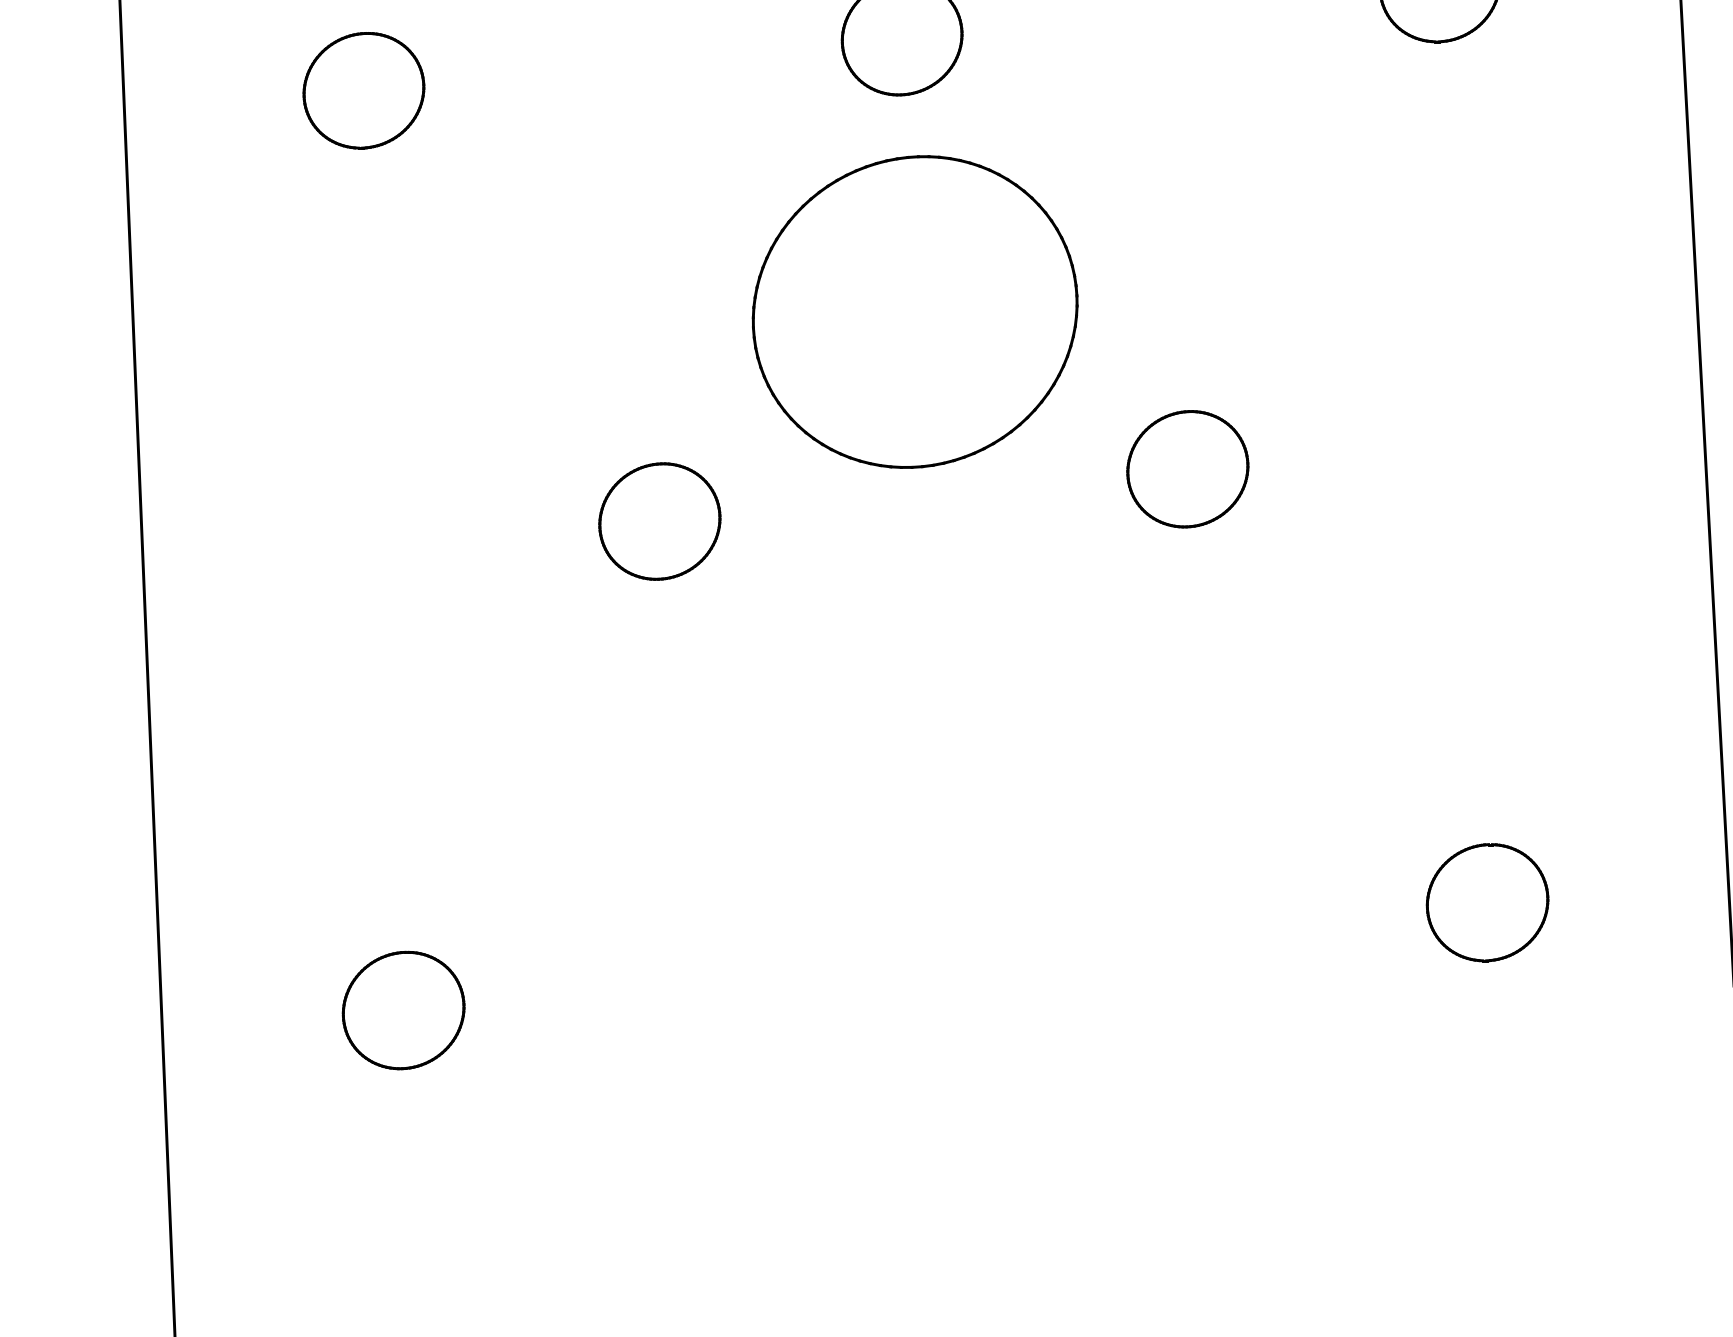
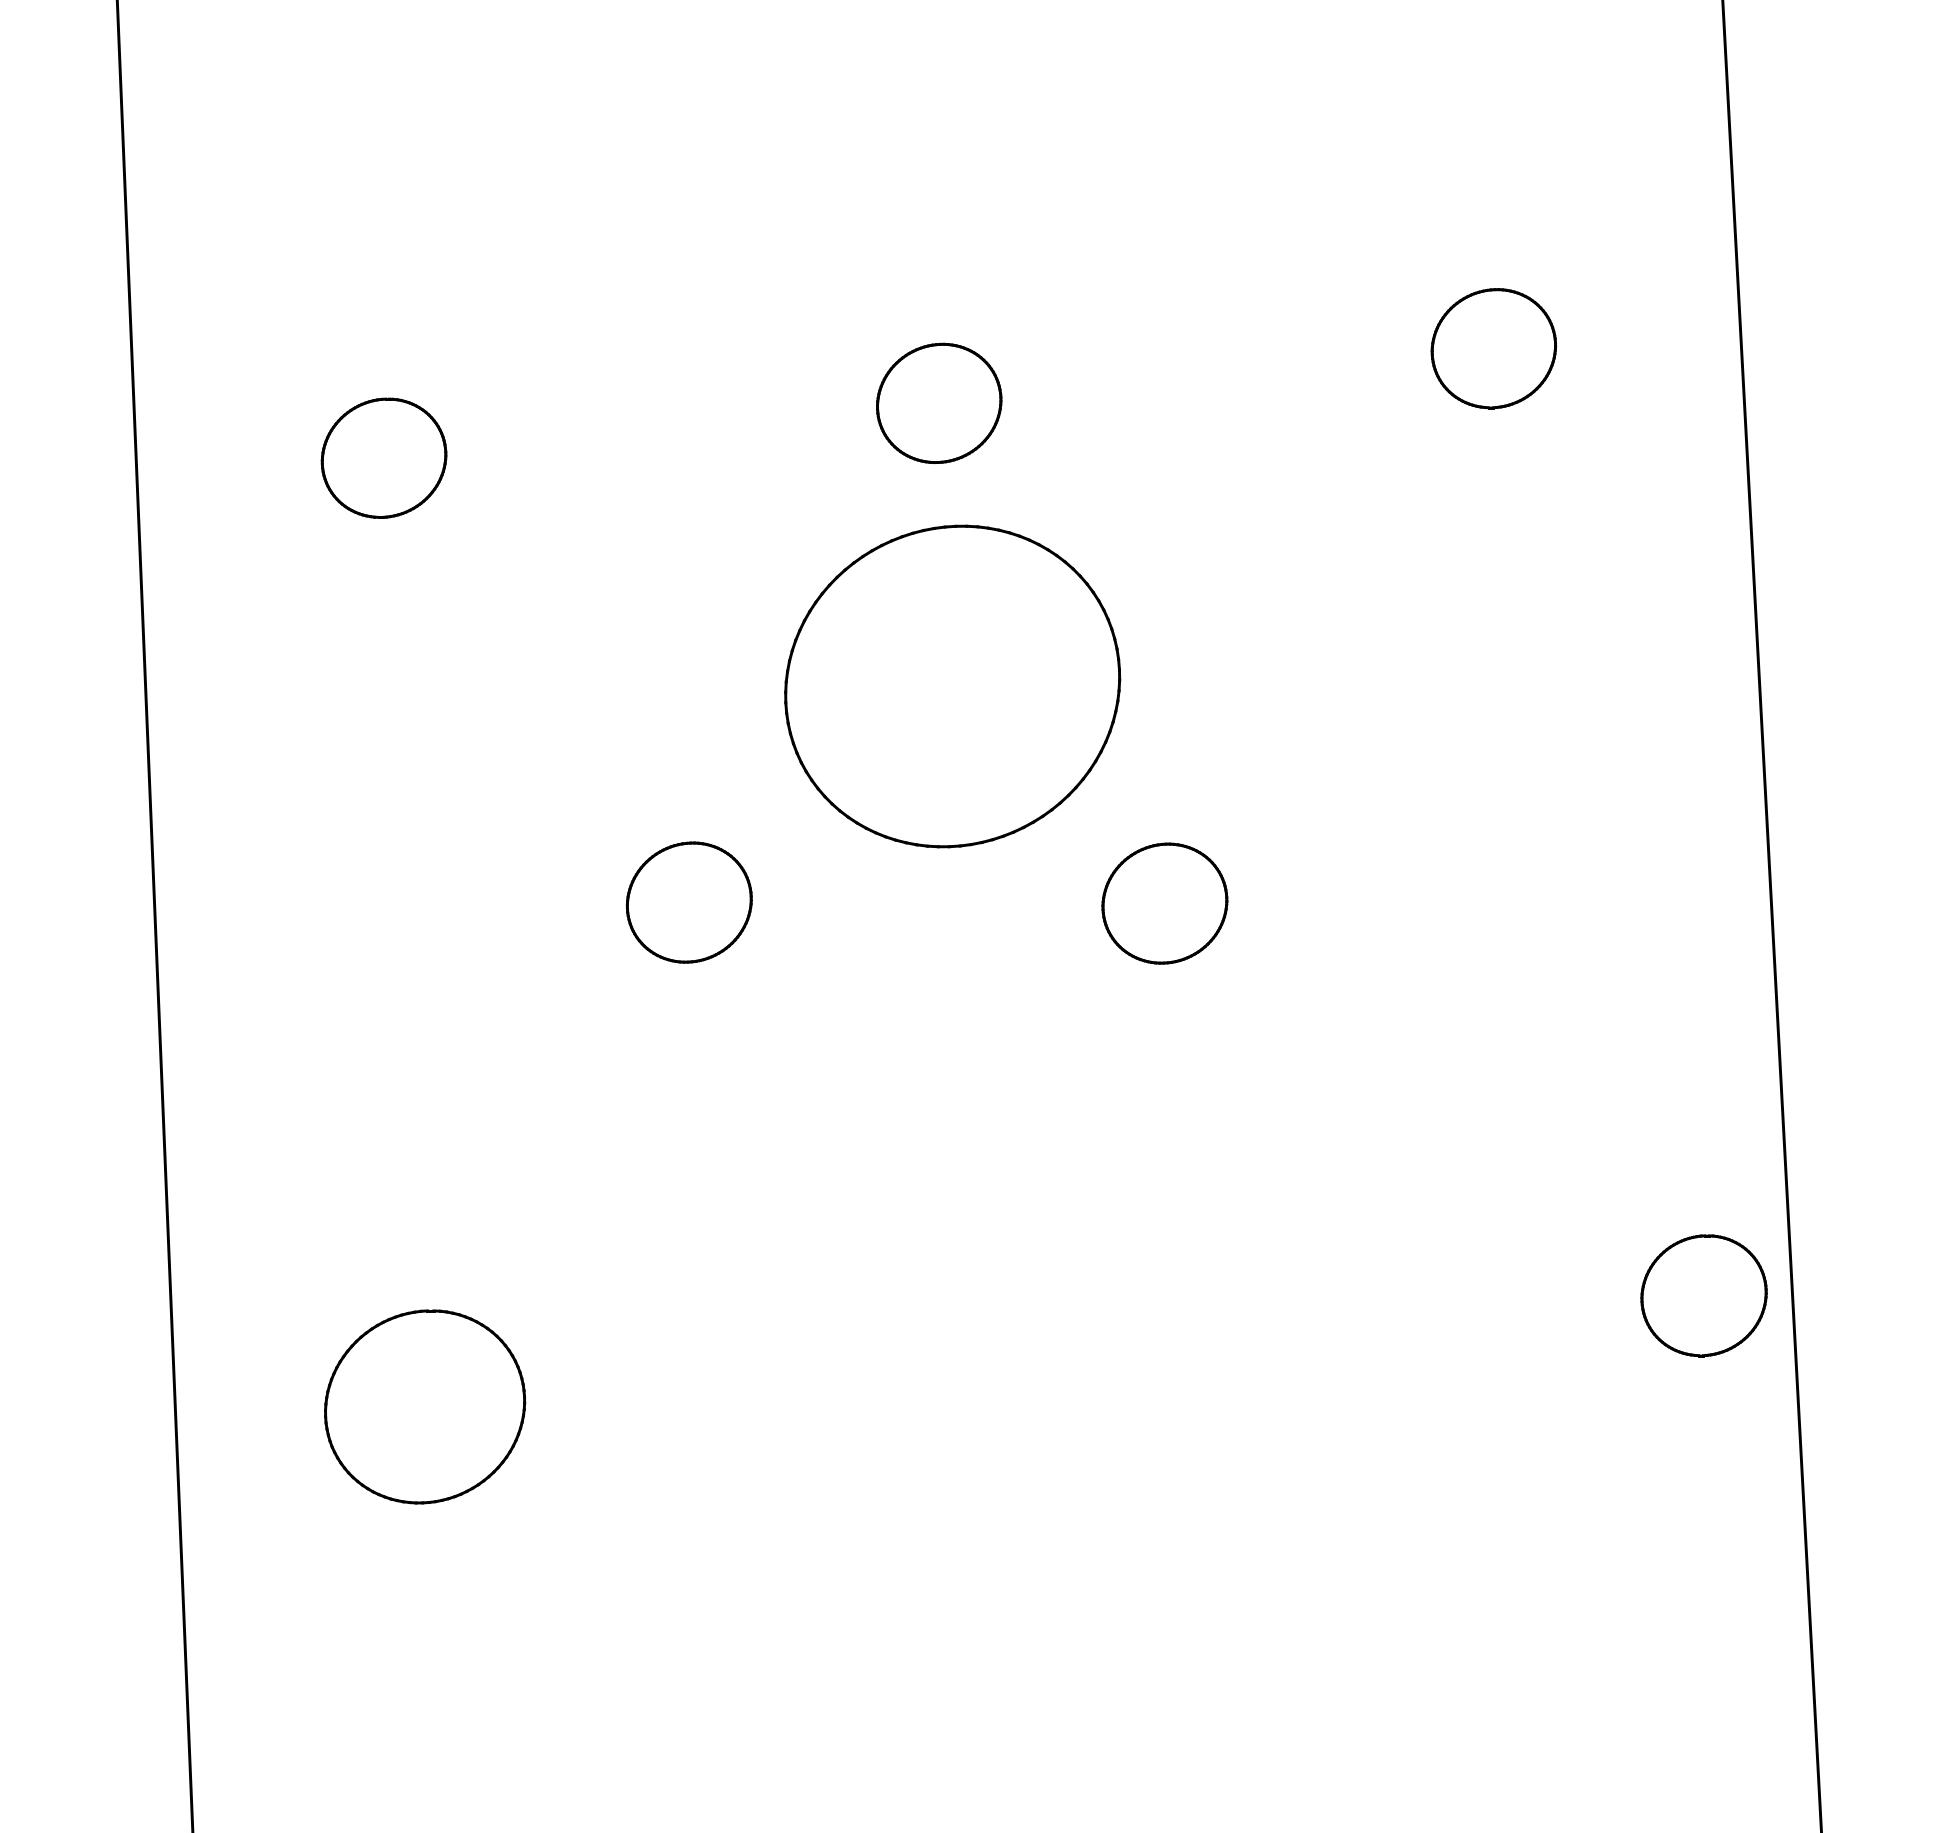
part: (1187, 469) -> (1164, 903), moved
part: (1487, 902) -> (1703, 1295), moved
part: (403, 1010) -> (424, 1406), size x1.6

